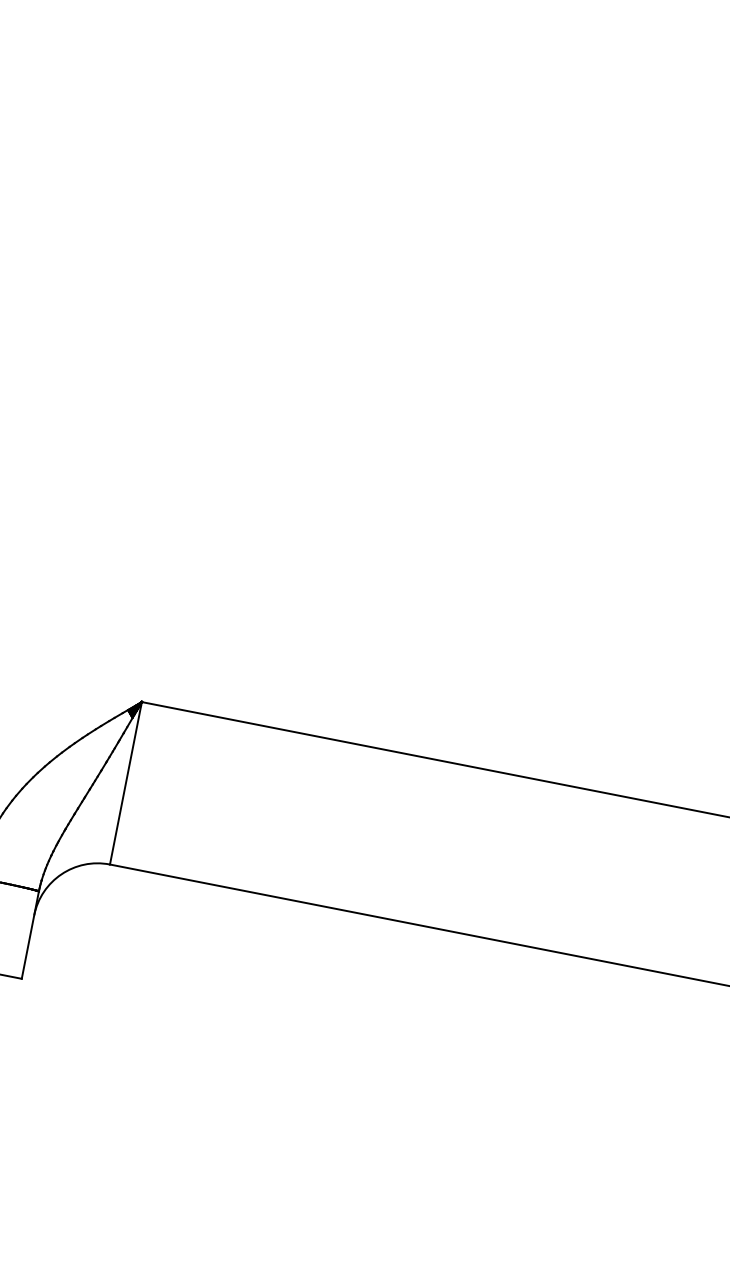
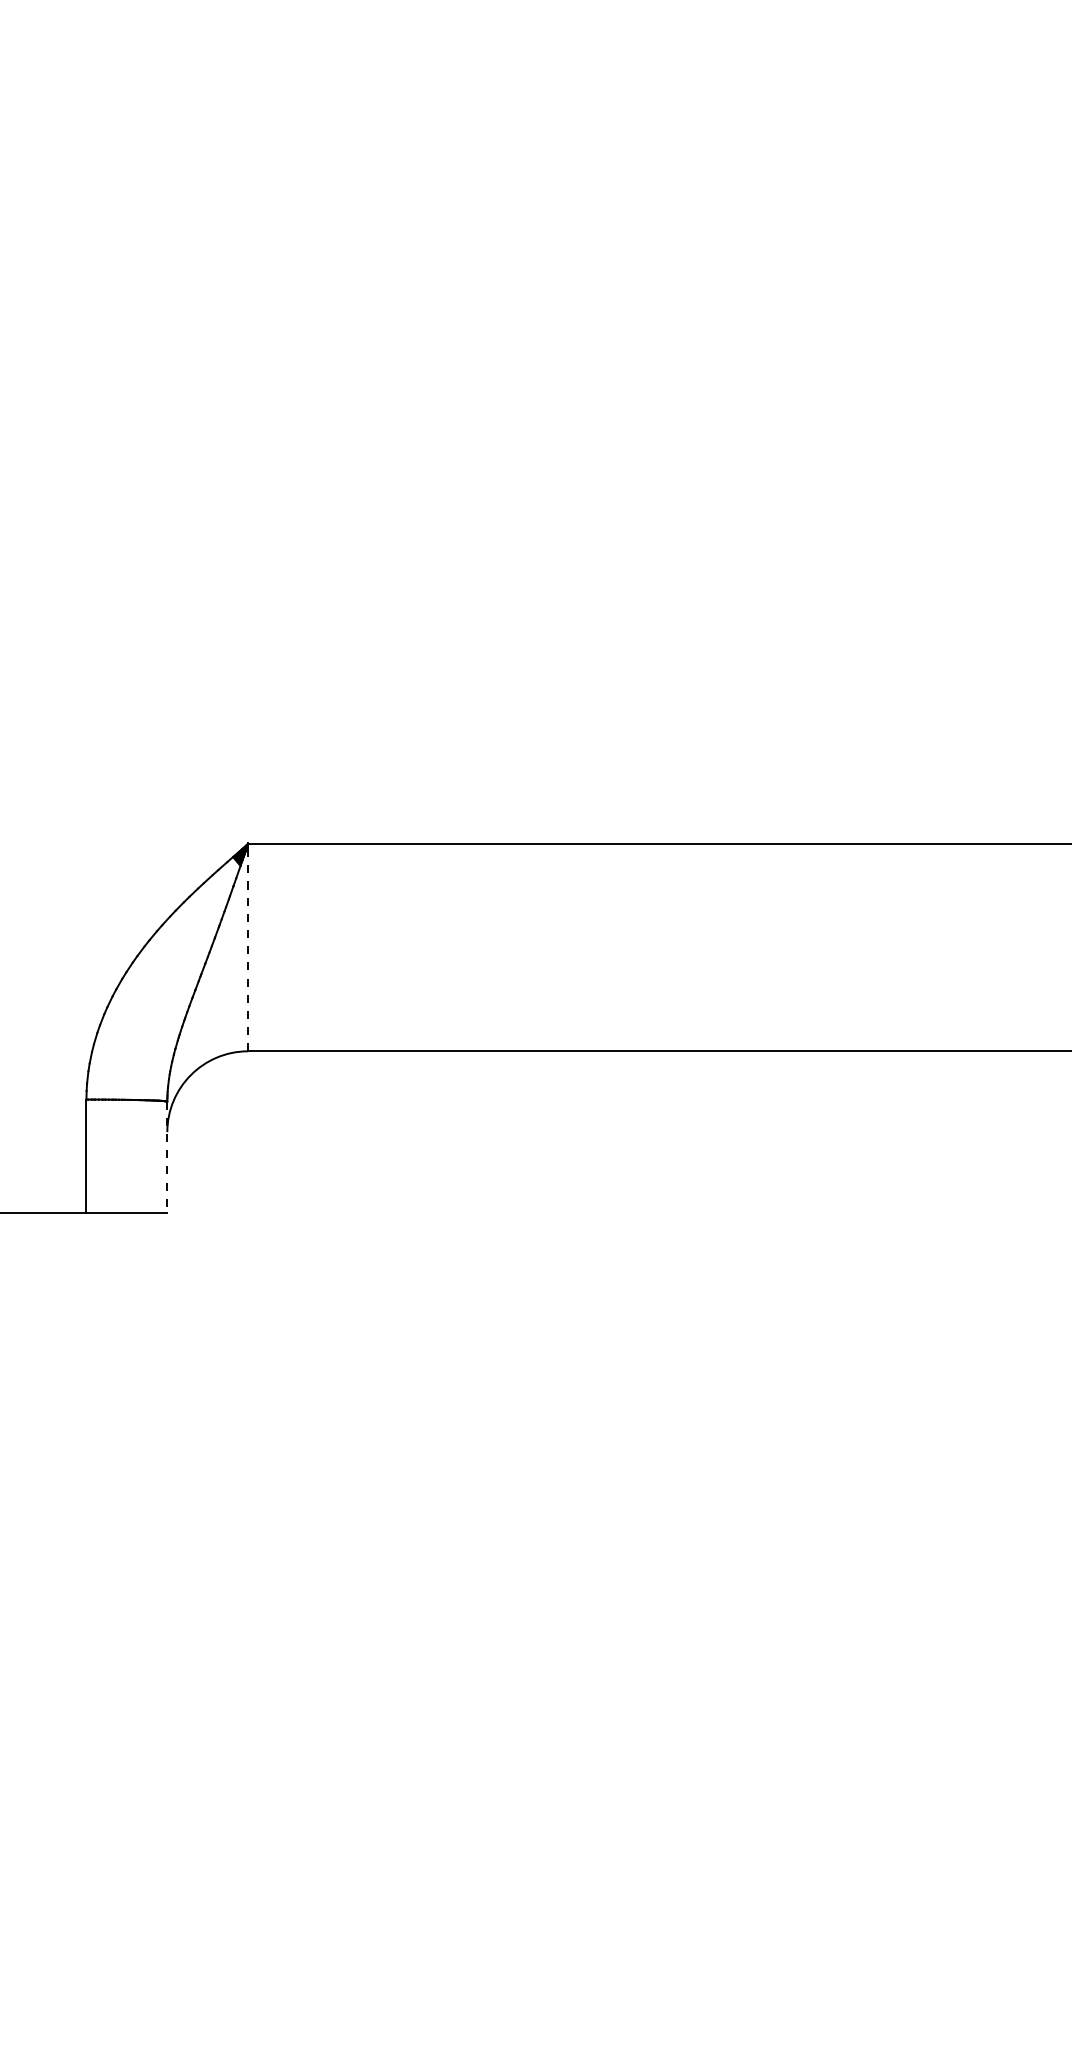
line: (125, 785) -> (248, 950), solid -> dashed
line: (30, 935) -> (167, 1157), solid -> dashed

